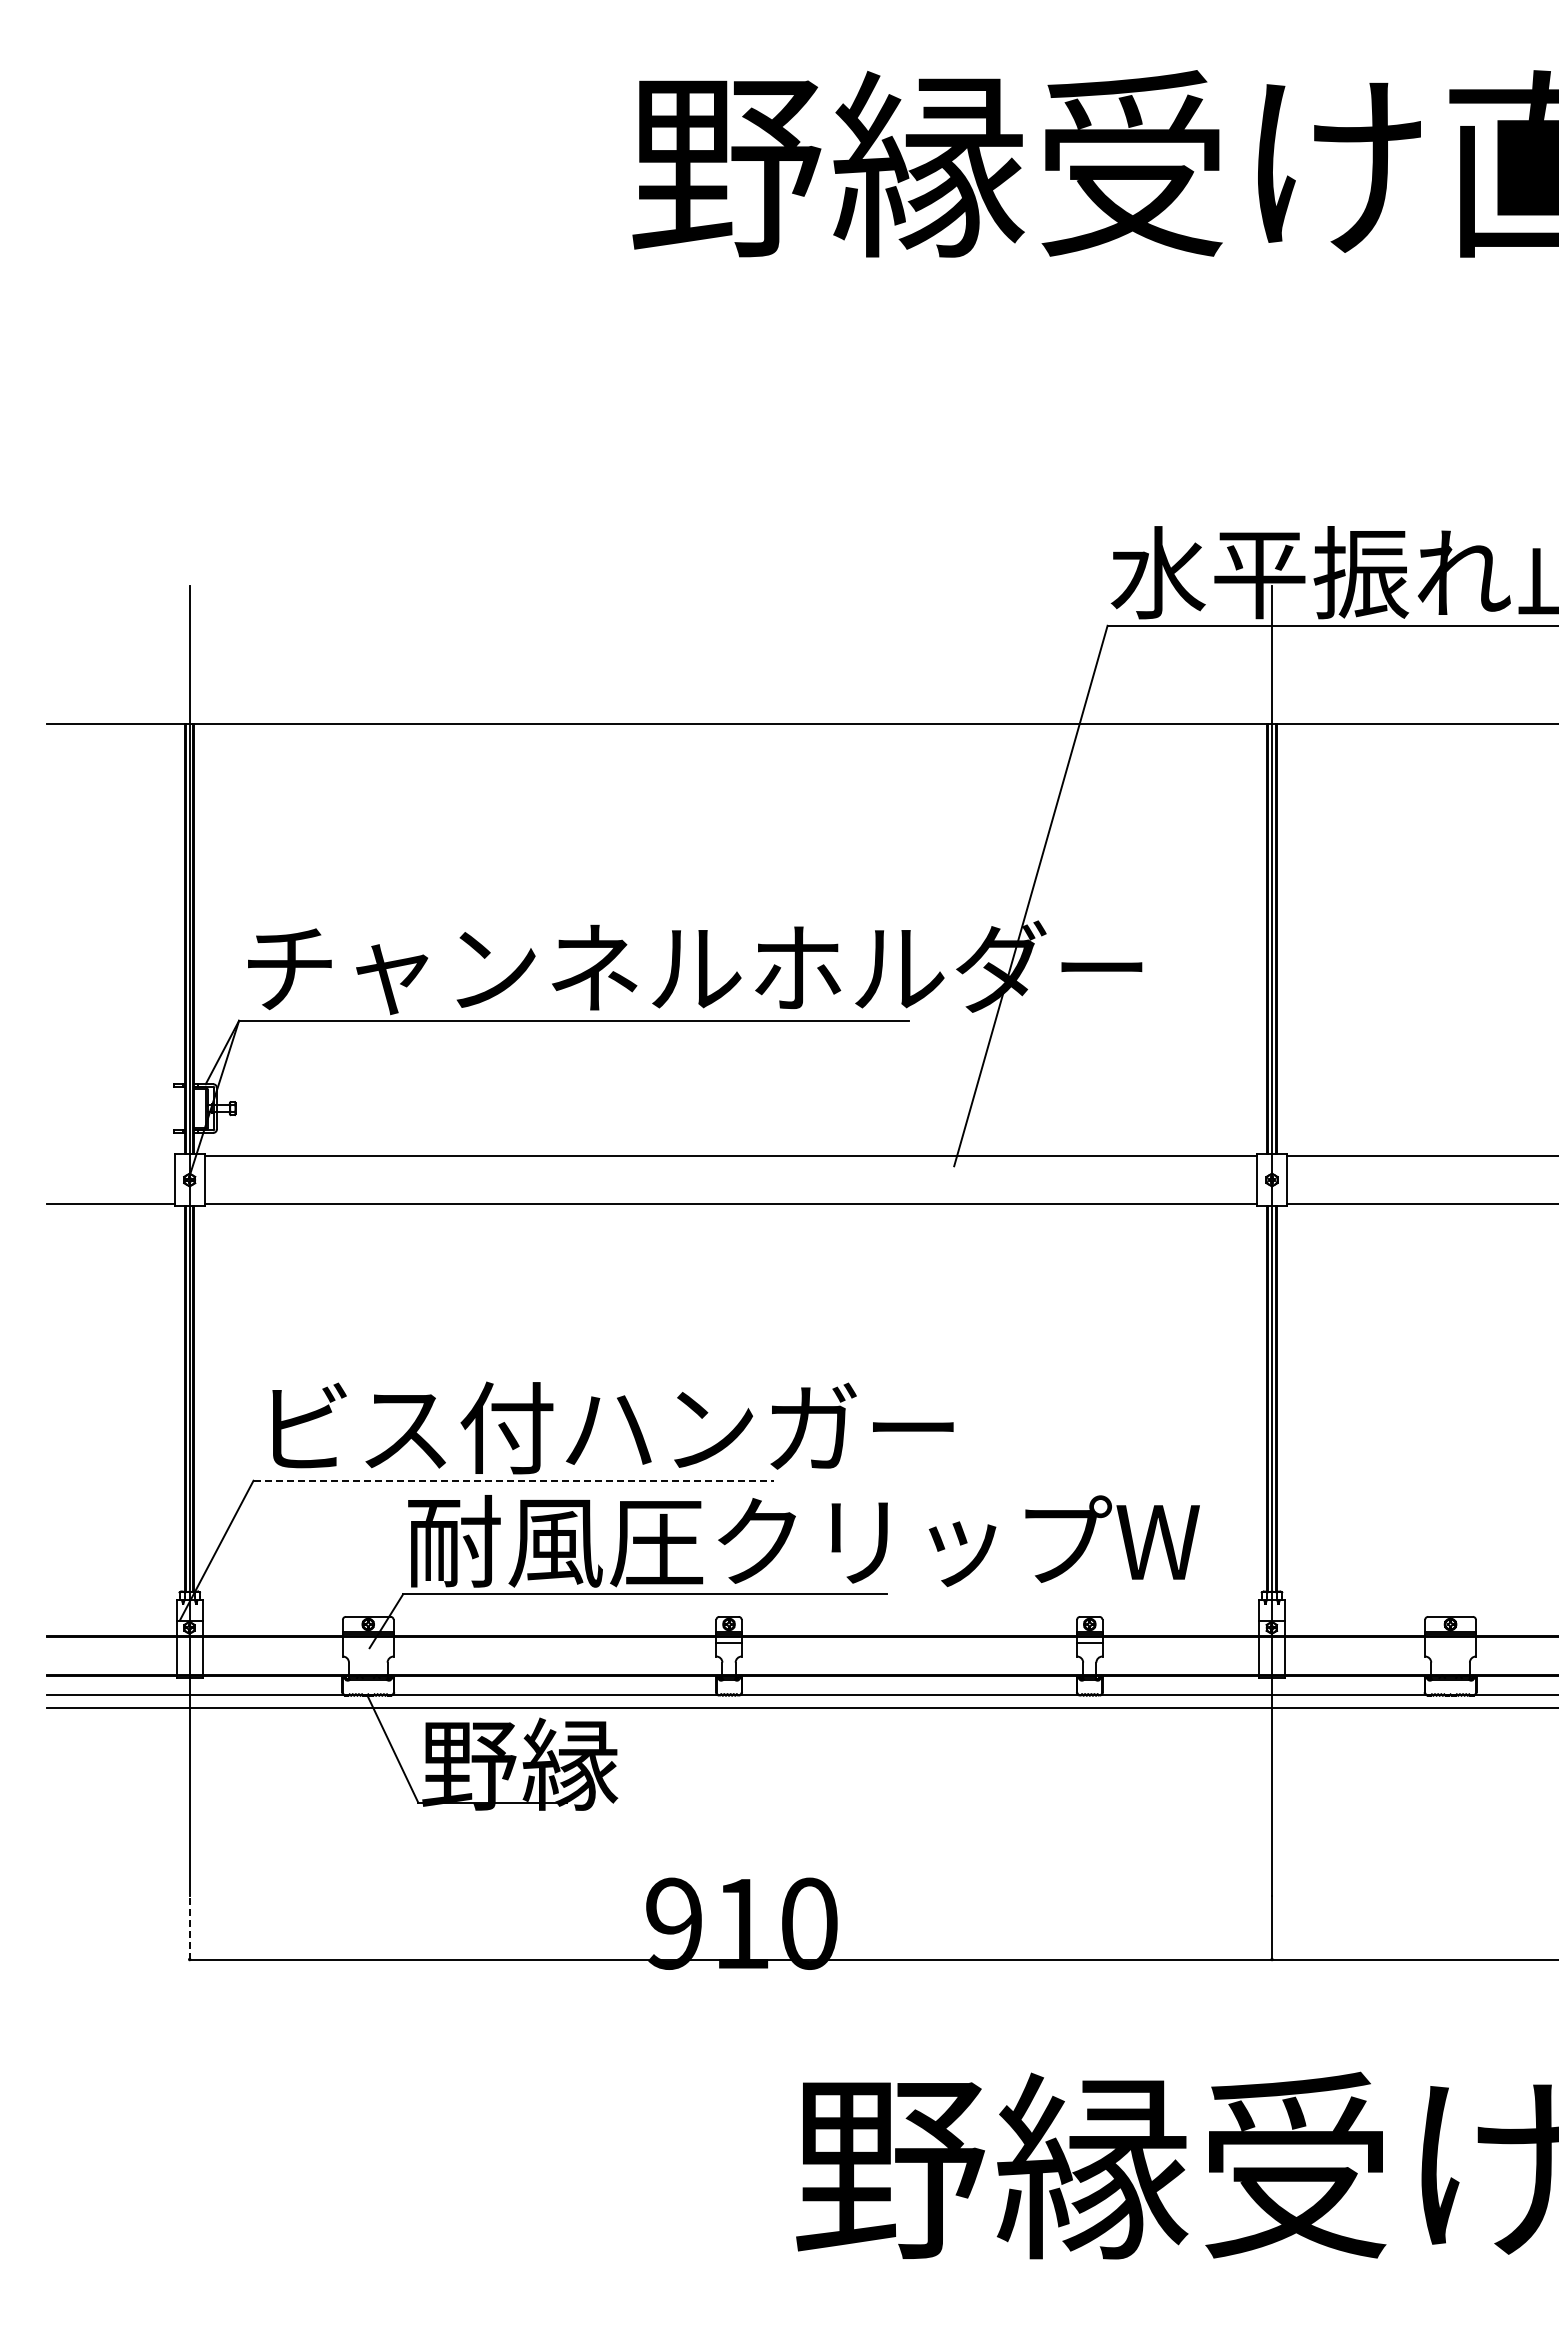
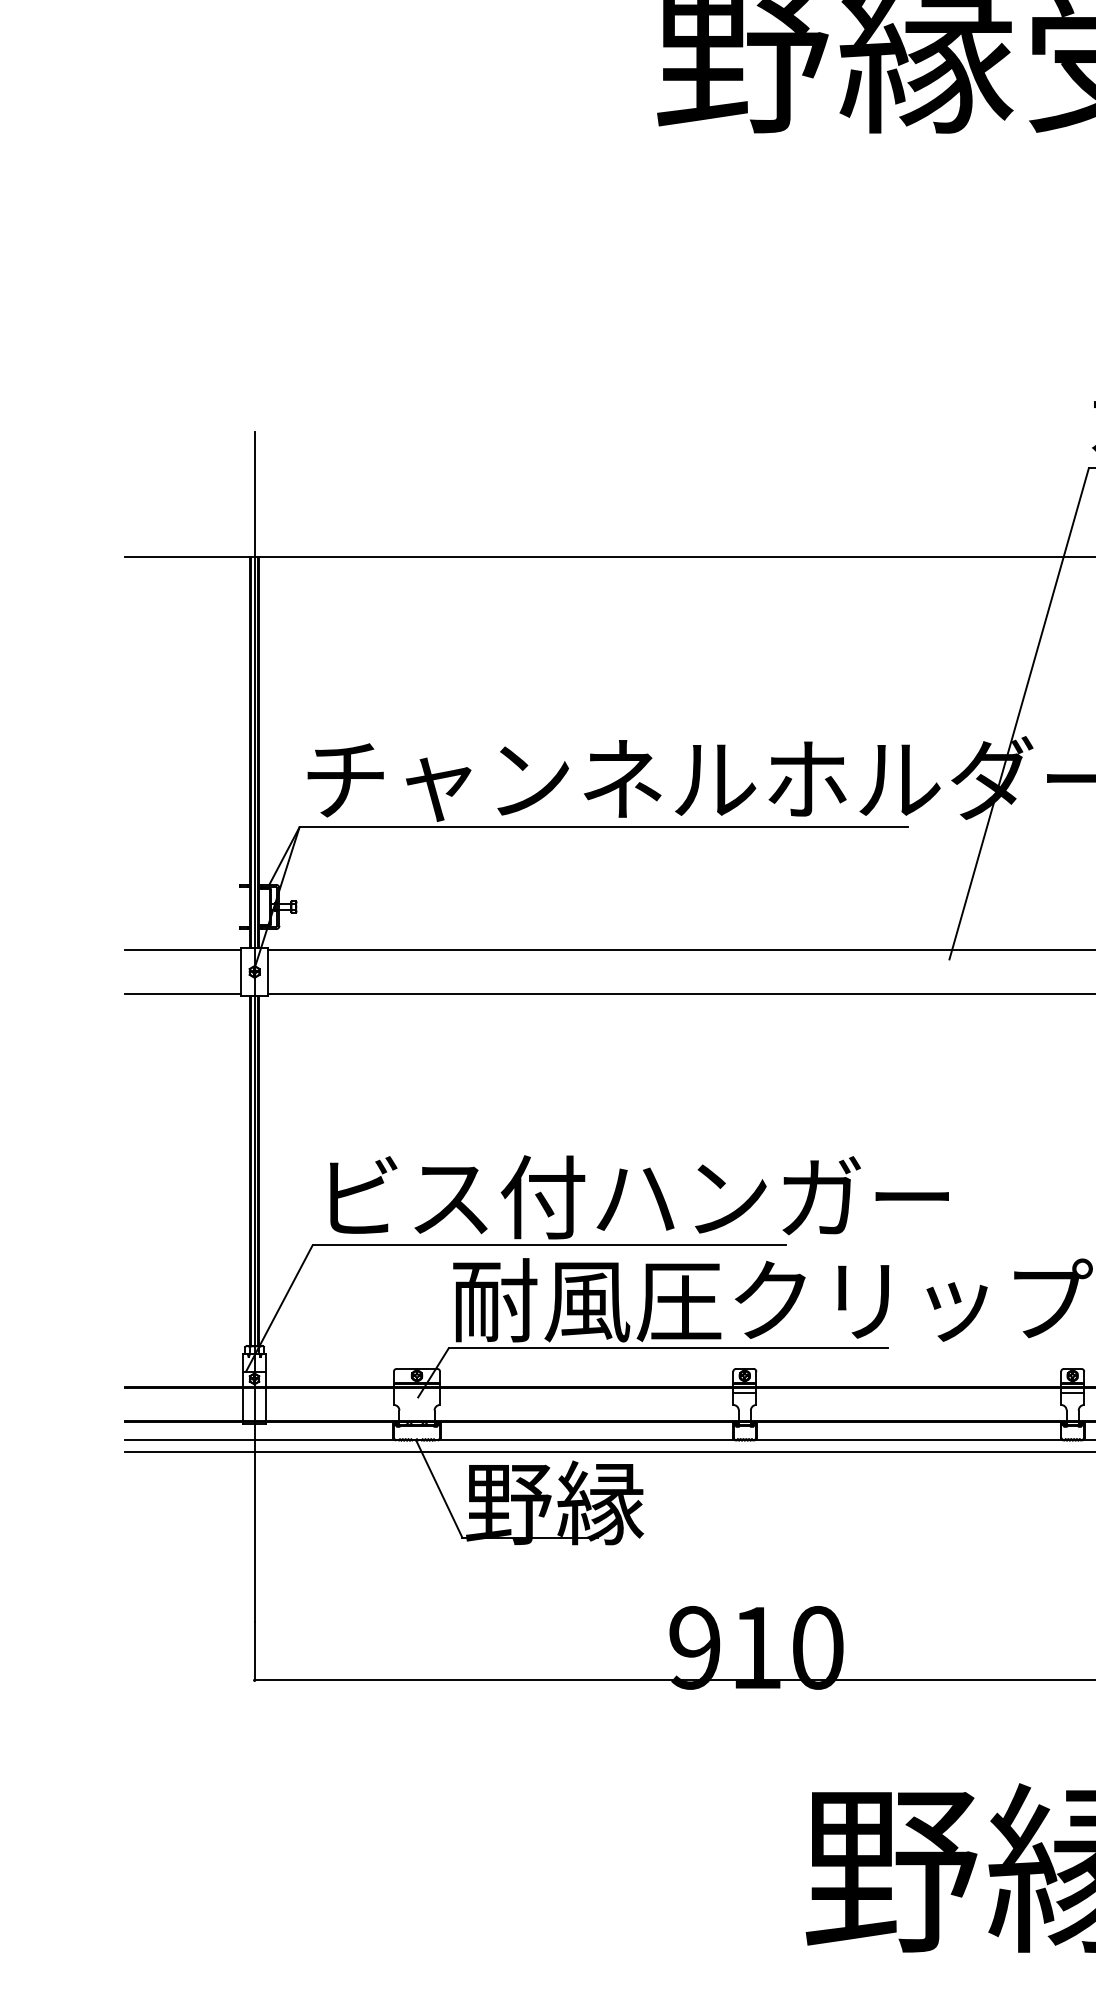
line: (110, 1156) -> (182, 950), added
line: (514, 1480) -> (549, 1245), dashed -> solid
line: (189, 1927) -> (254, 1651), dashed -> solid

